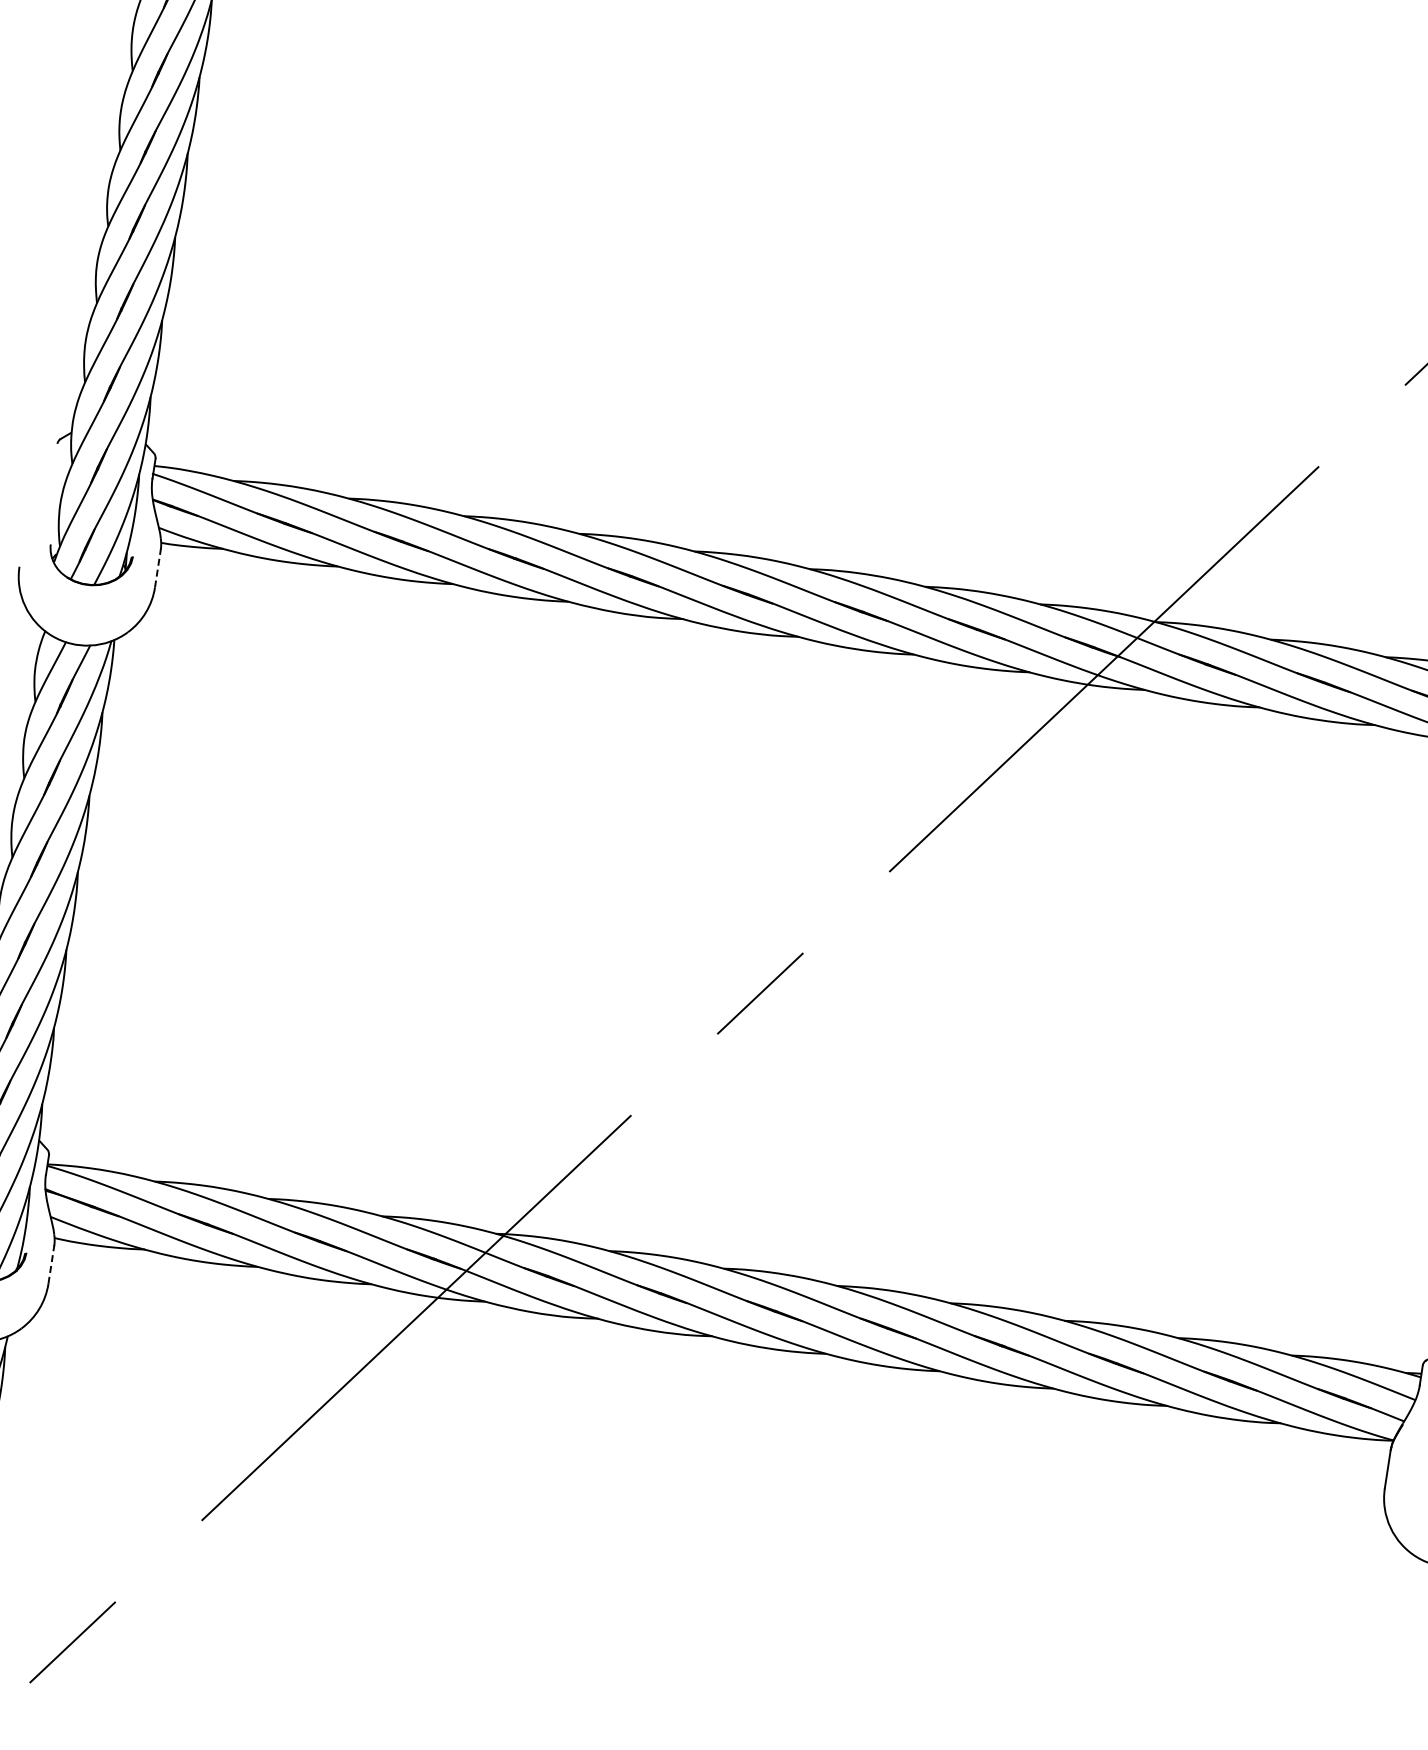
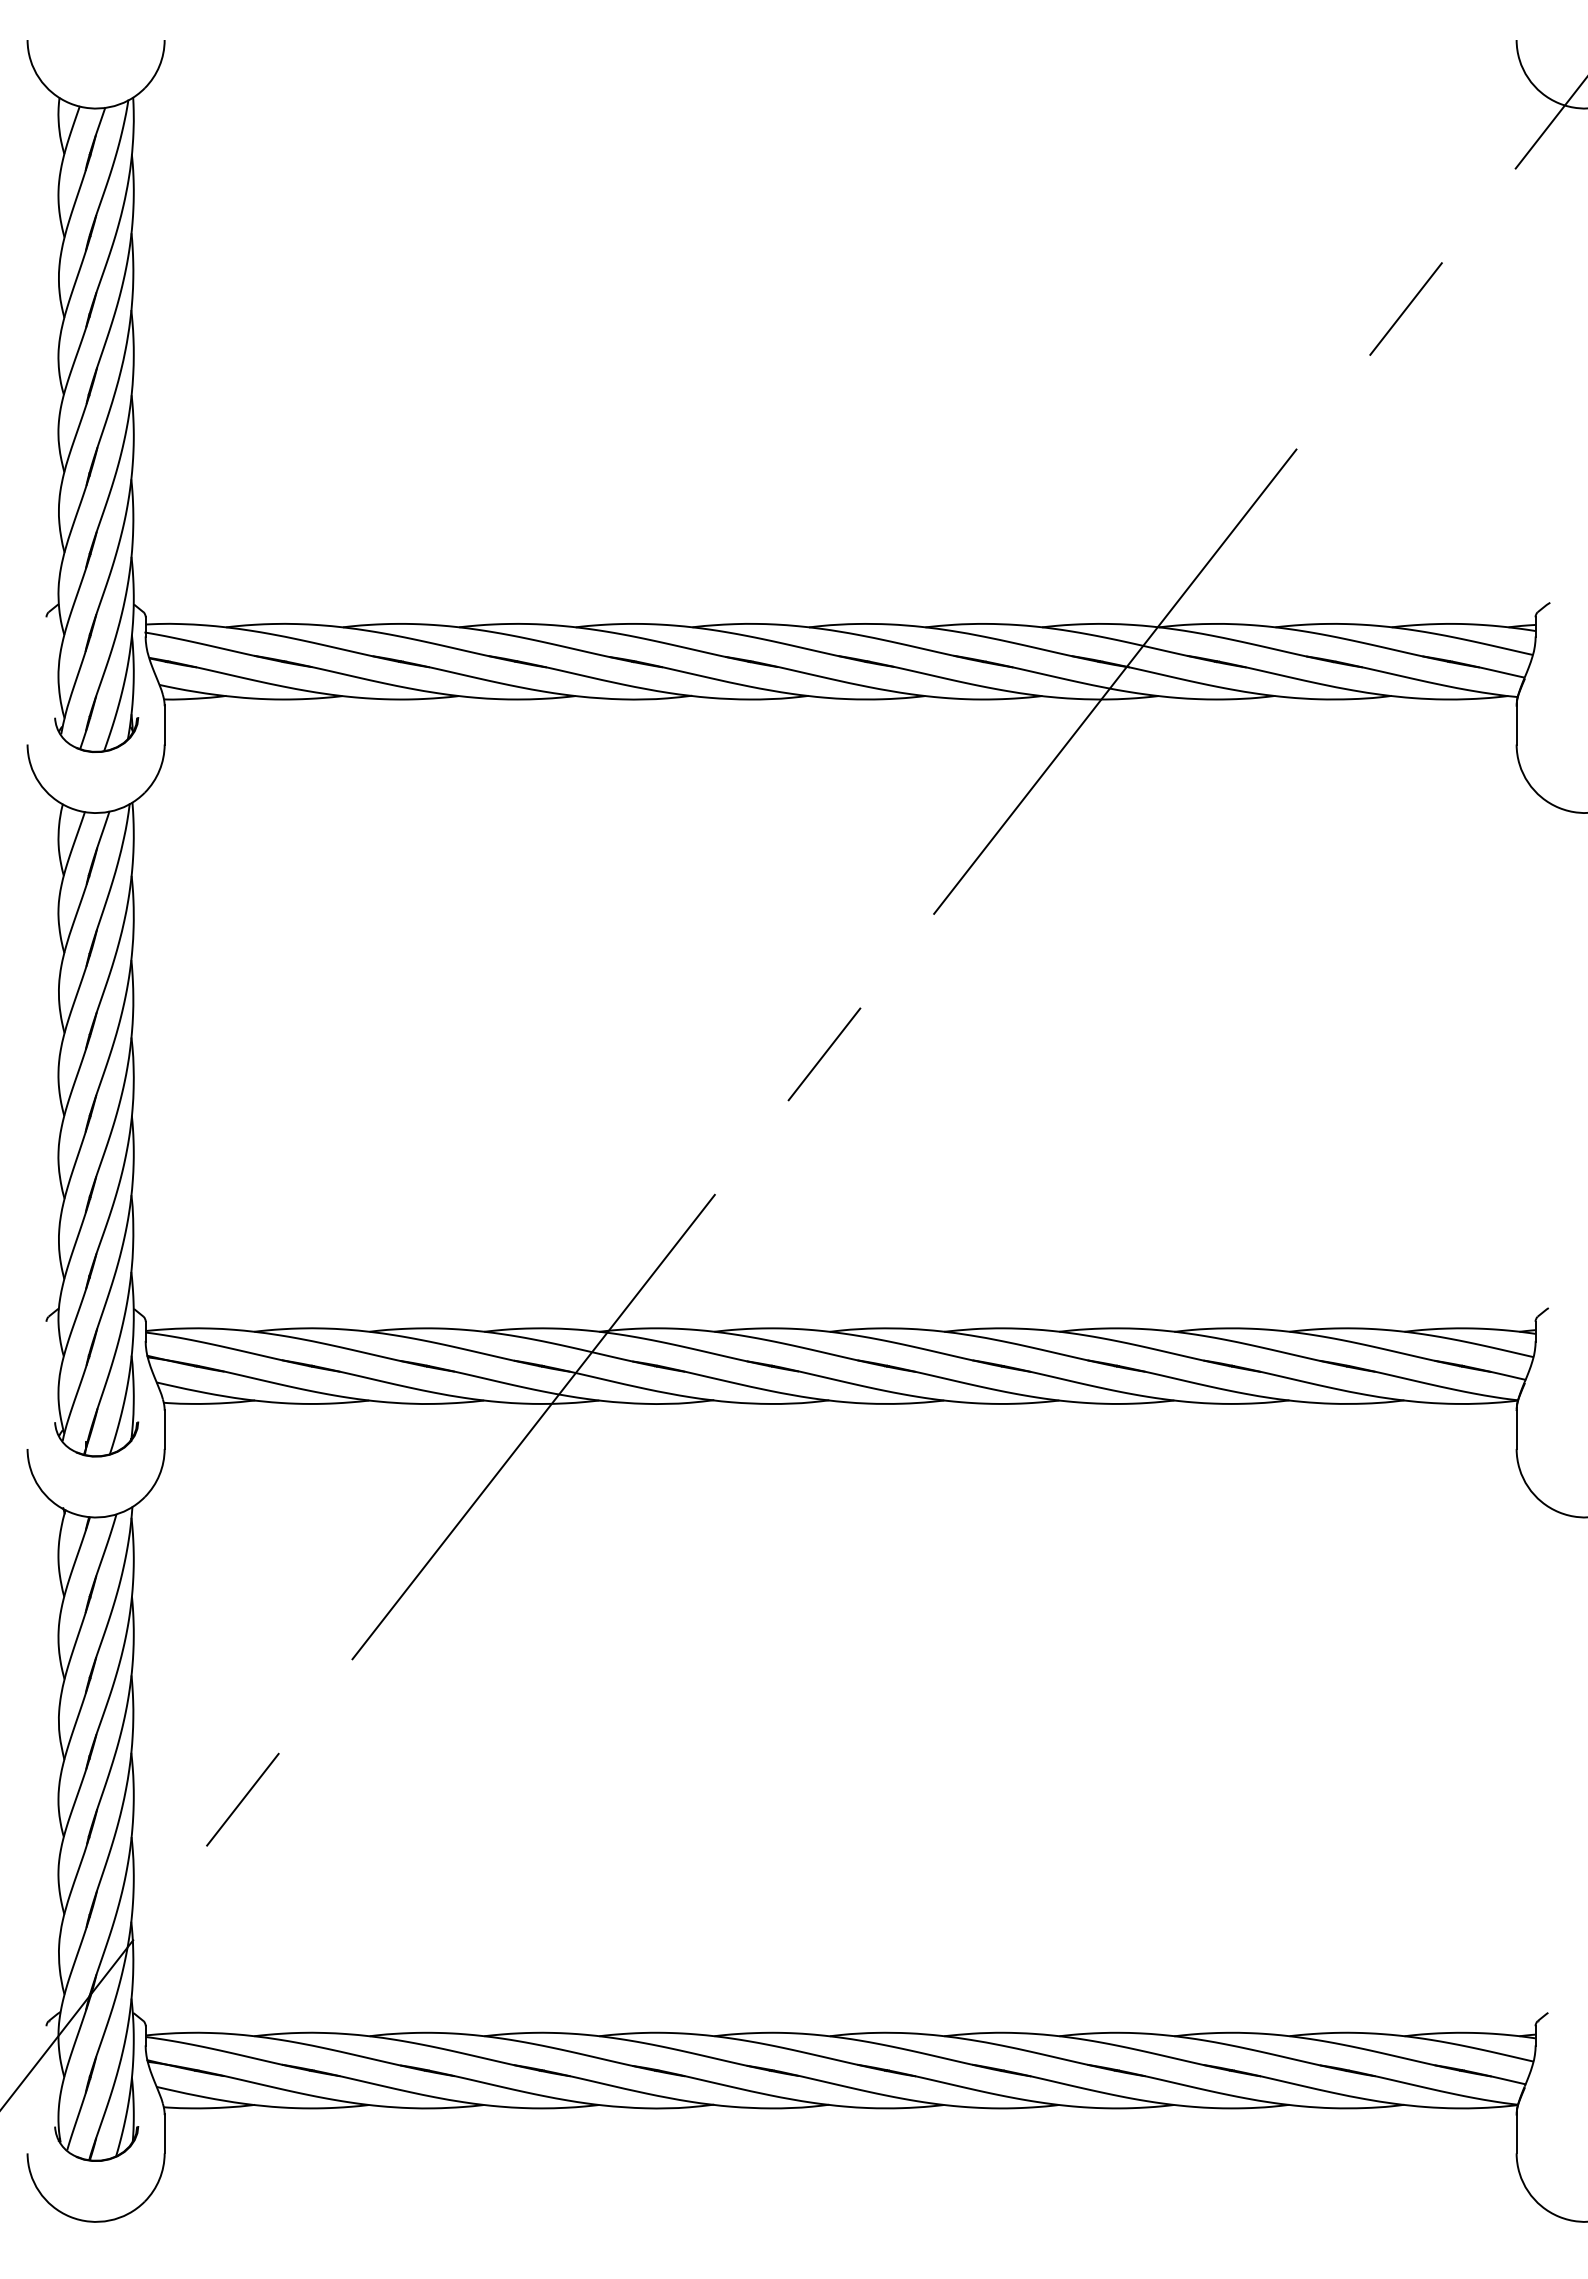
line: (157, 567) -> (164, 724), dashed -> solid
line: (51, 1264) -> (164, 1429), dashed -> solid

